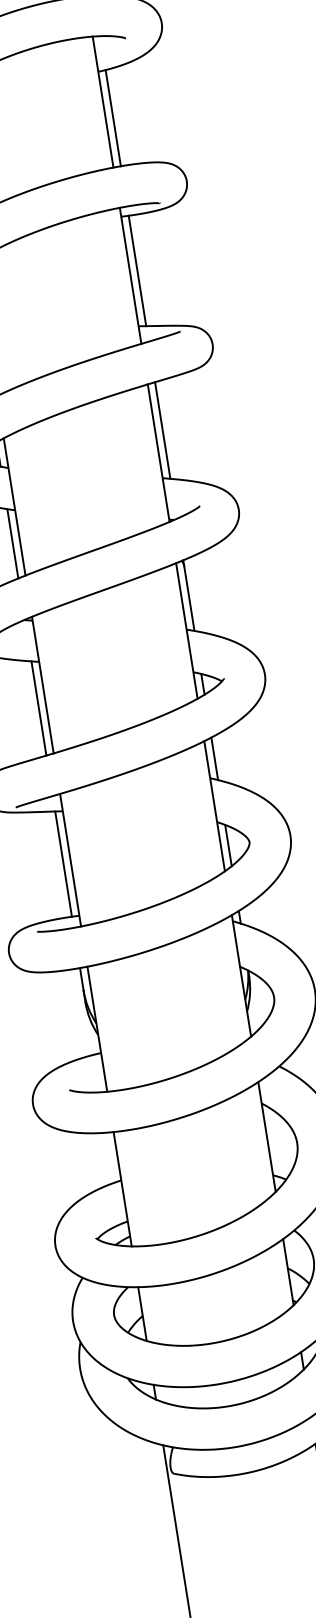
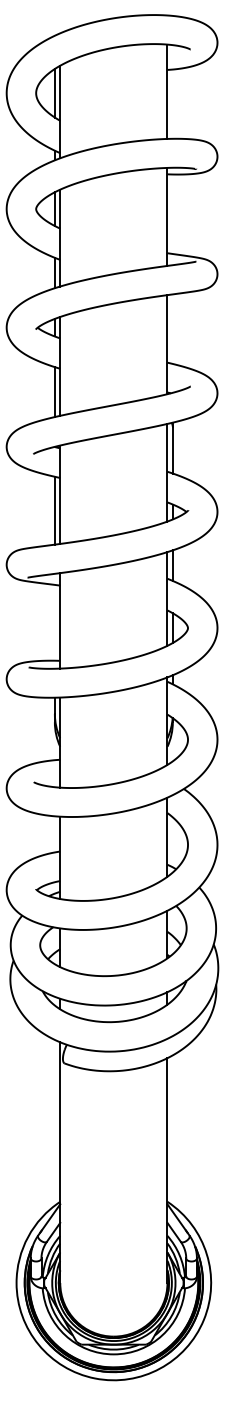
line: (112, 117) -> (172, 103), removed
line: (137, 271) -> (172, 214), removed
line: (162, 429) -> (172, 328), removed
line: (62, 863) -> (54, 622), removed

